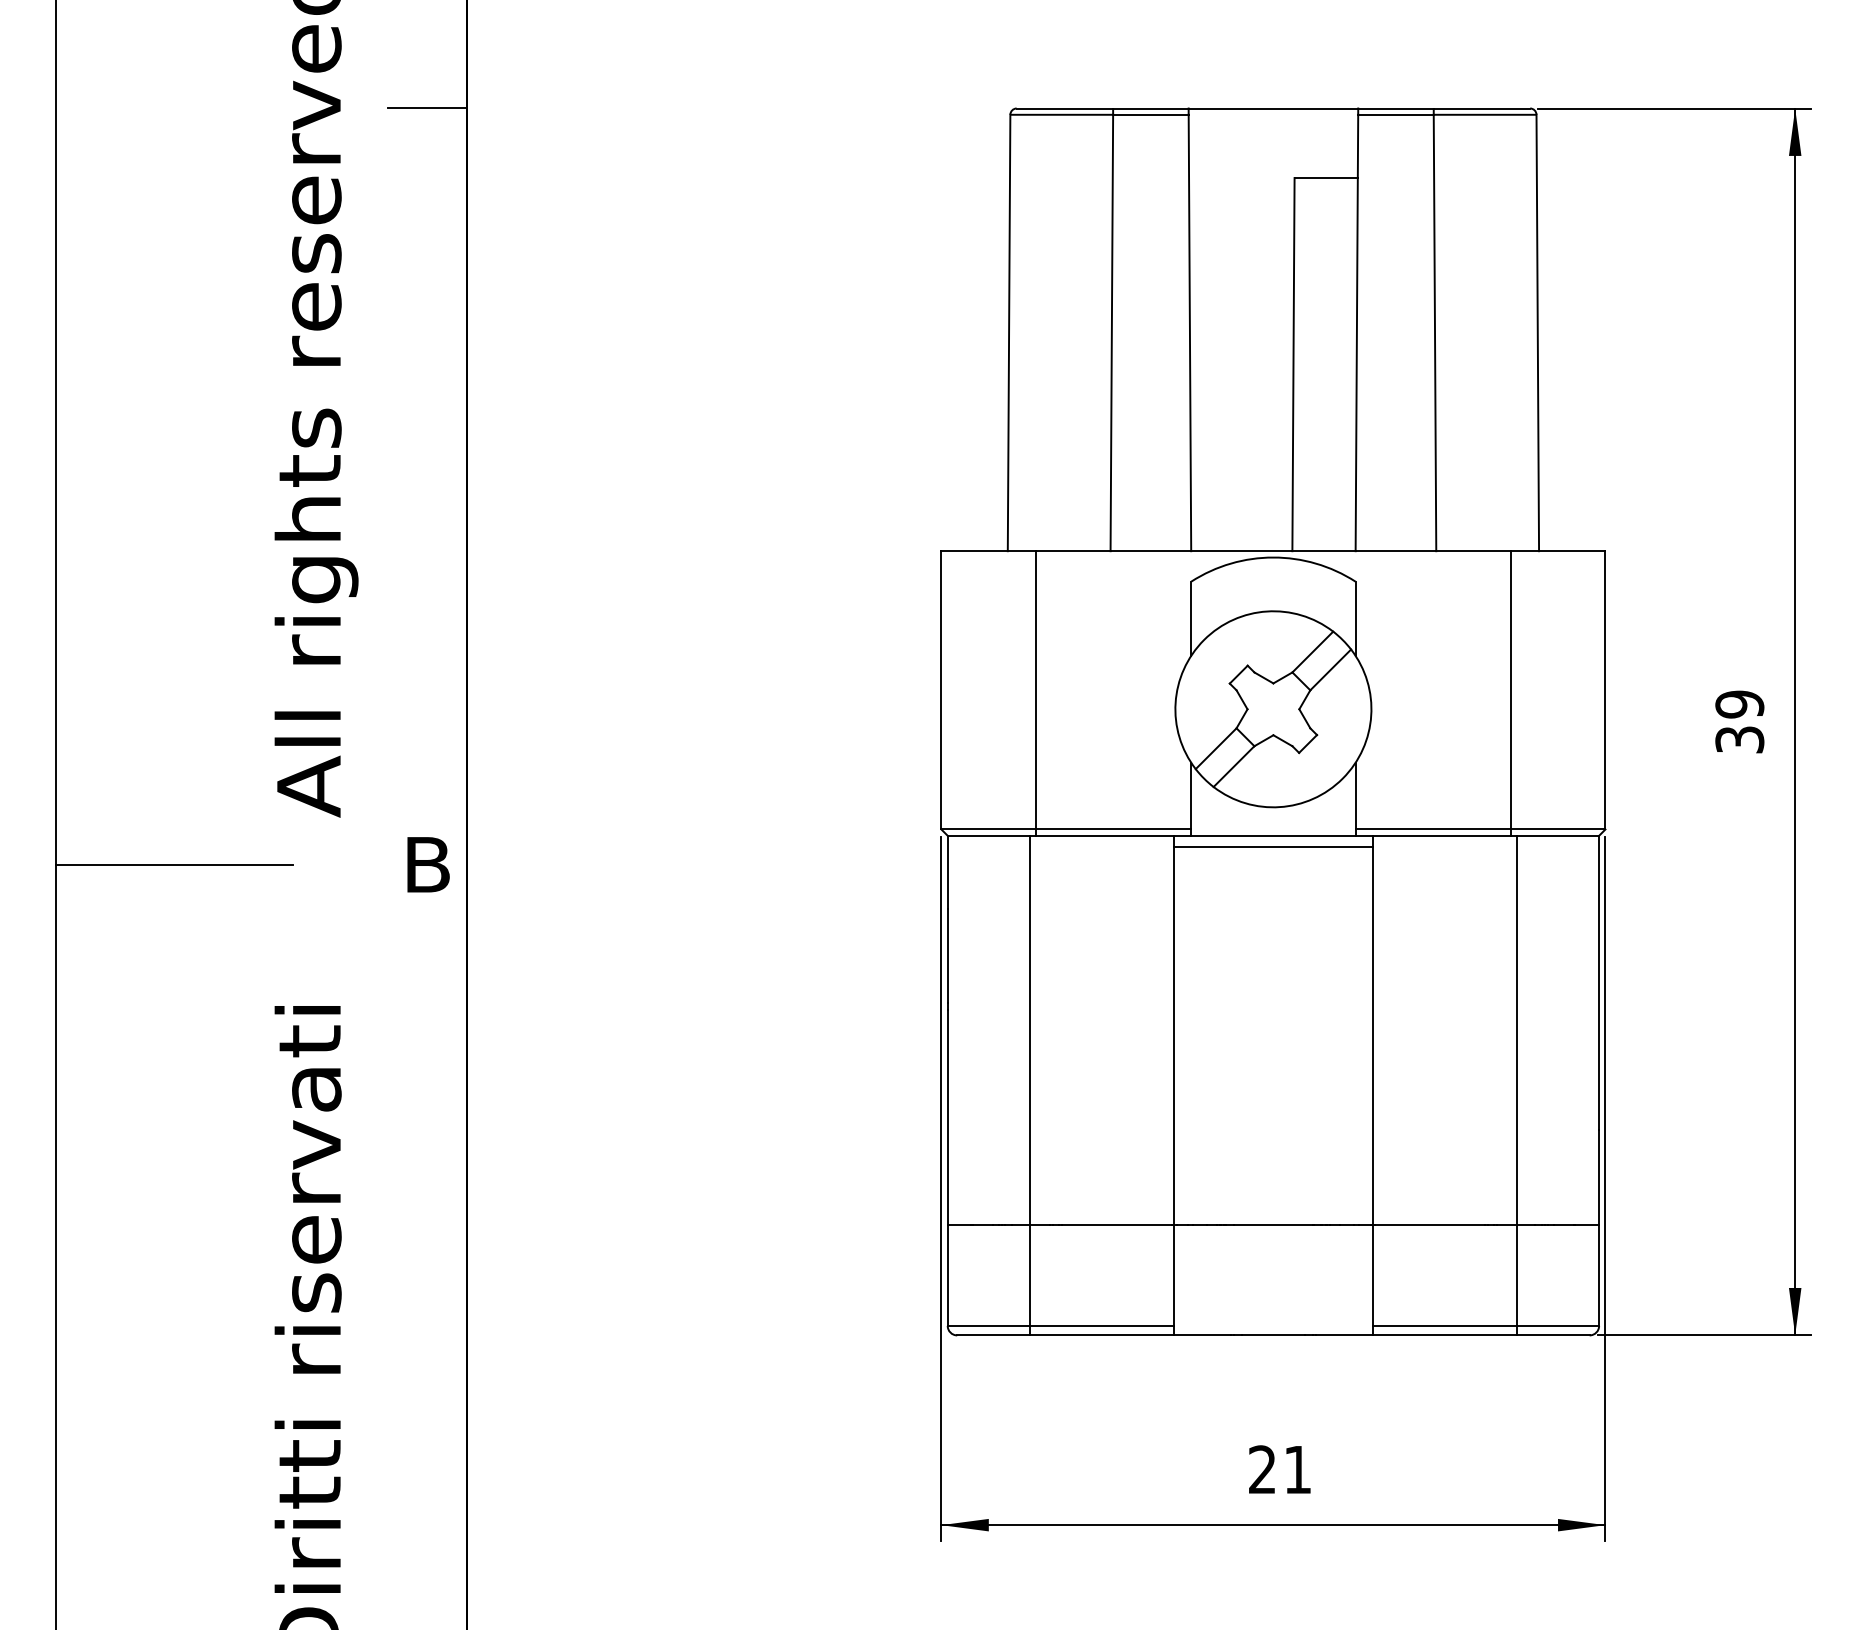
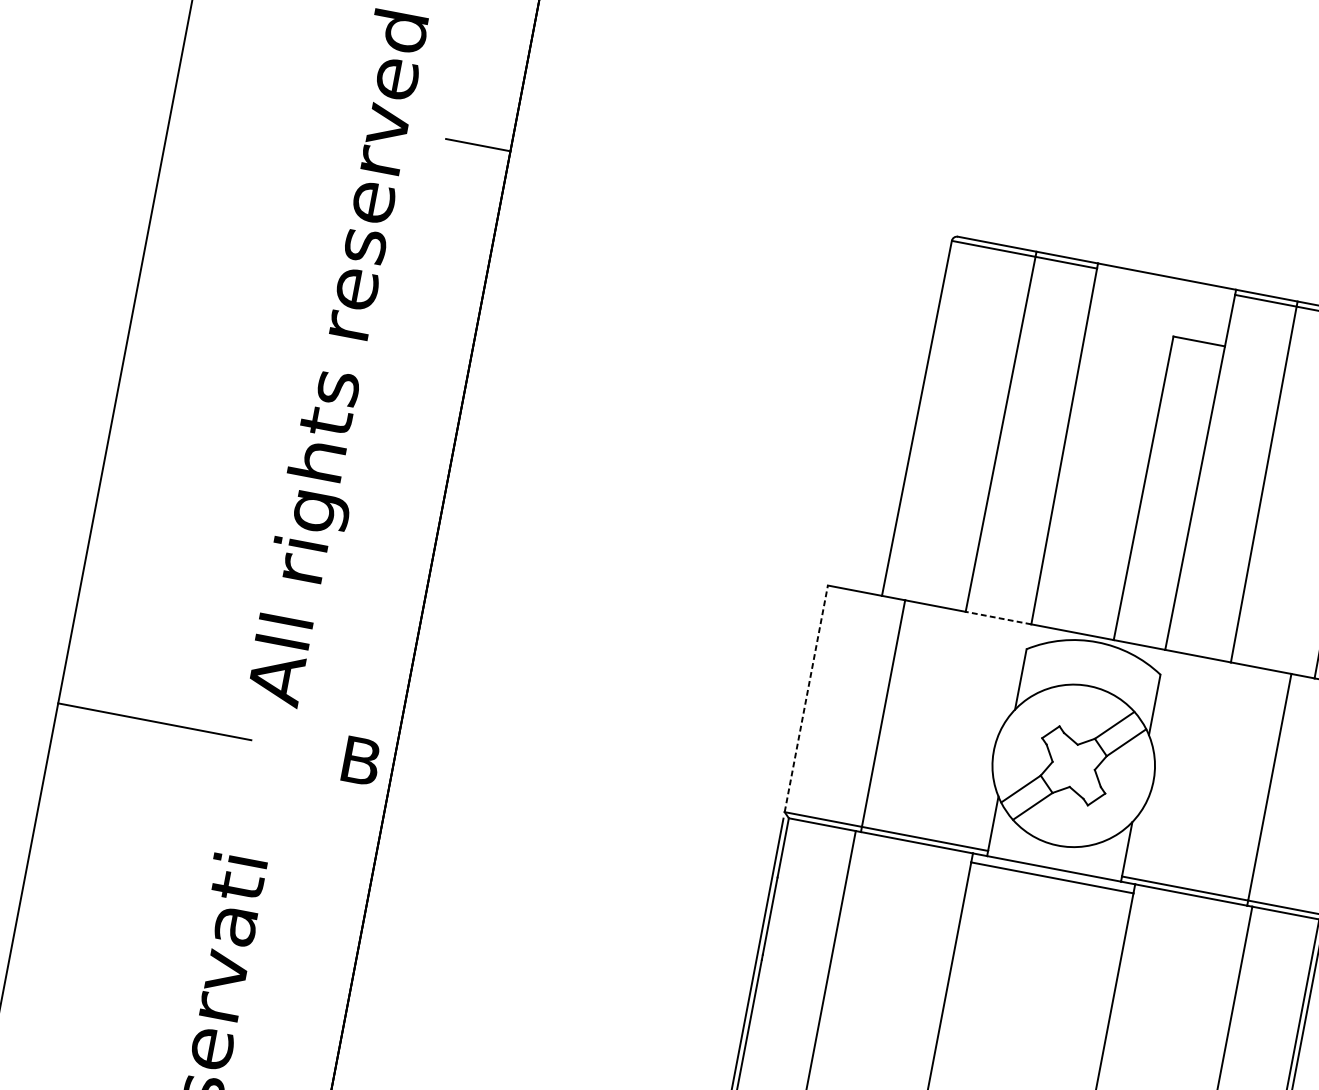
line: (1150, 551) -> (998, 618), solid -> dashed
line: (941, 689) -> (806, 698), solid -> dashed

